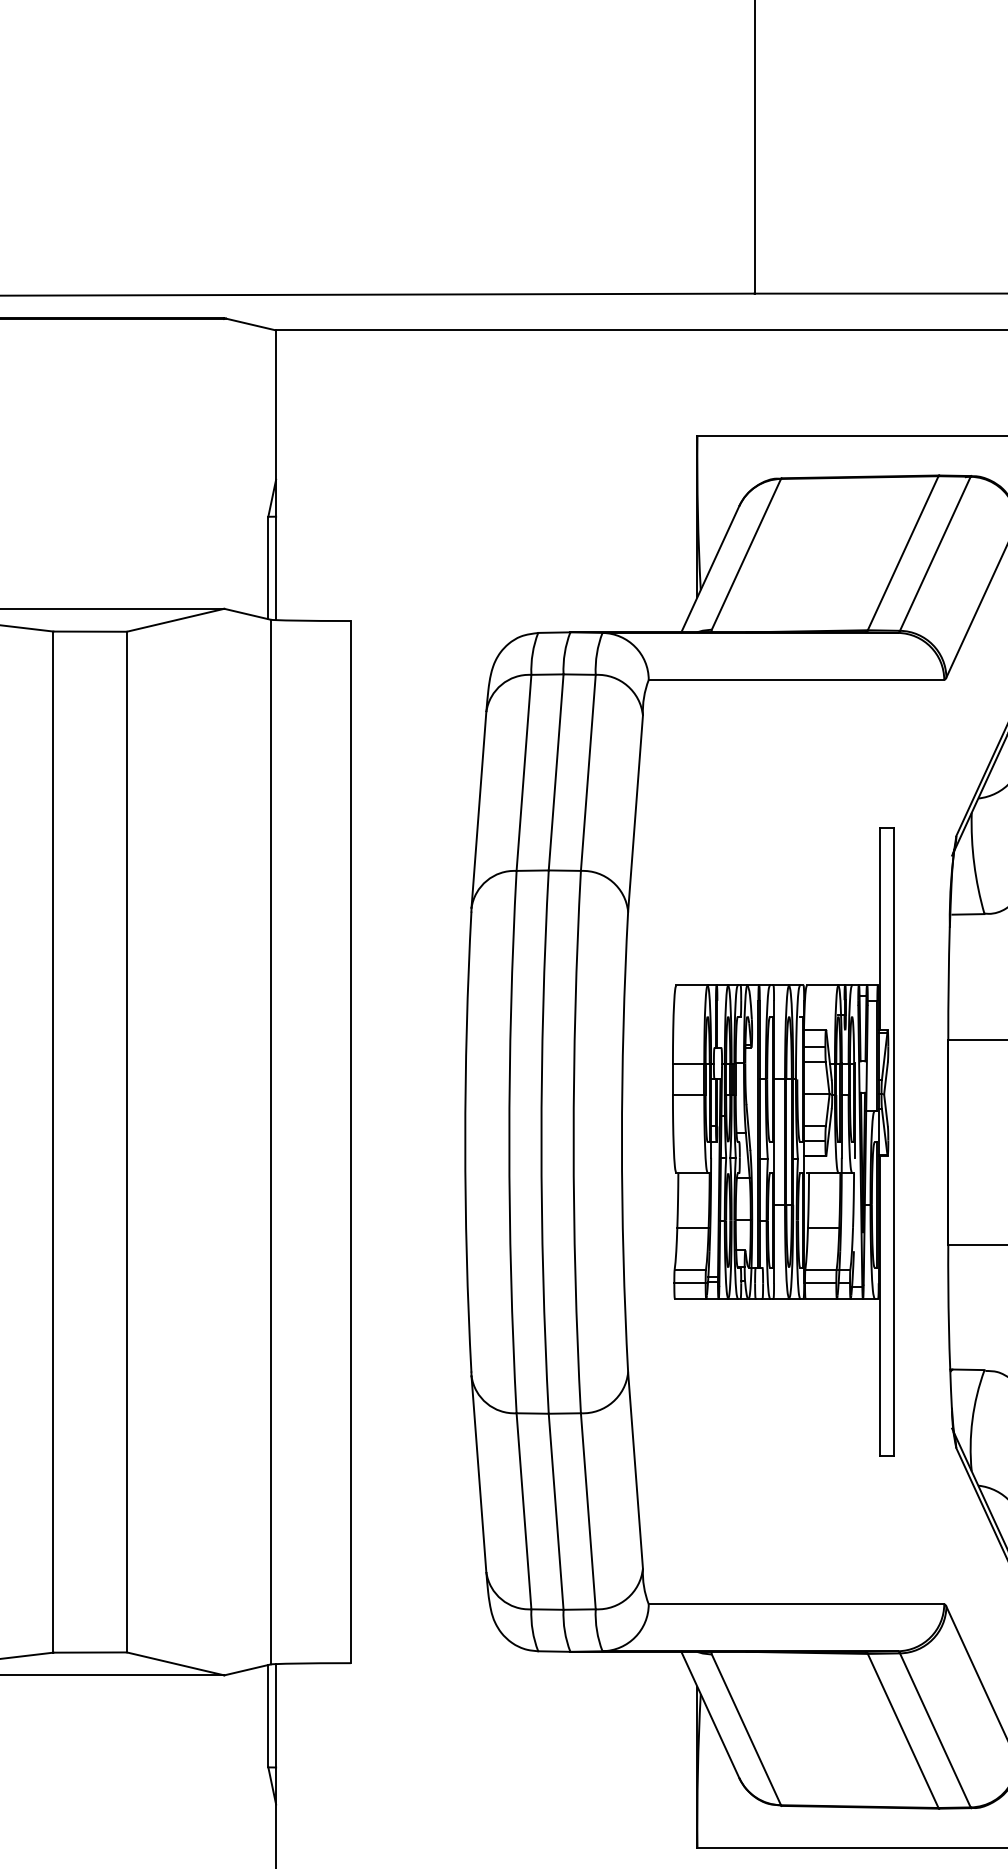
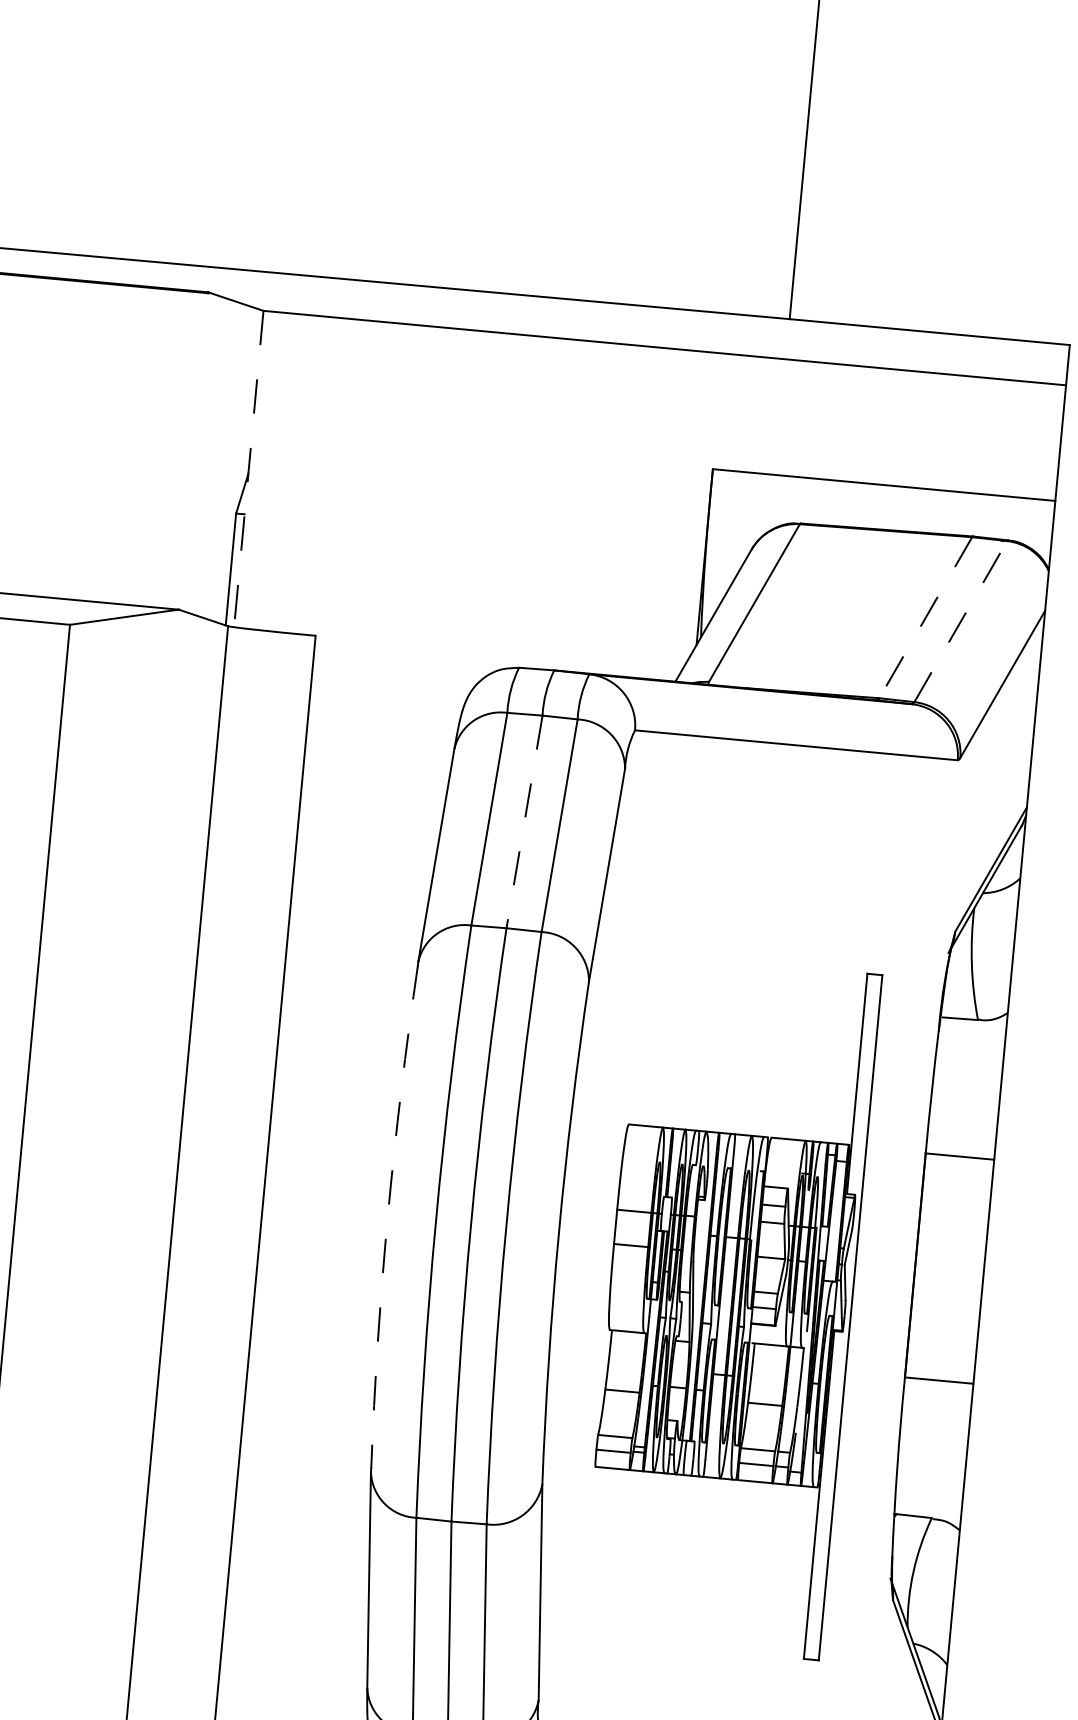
line: (276, 475) -> (249, 469), solid -> dashed
line: (903, 553) -> (926, 618), solid -> dashed
line: (935, 553) -> (961, 621), solid -> dashed
line: (556, 772) -> (524, 822), solid -> dashed
part: (783, 1141) -> (730, 1305), moved
arc: (465, 1142) -> (388, 1216), solid -> dashed

